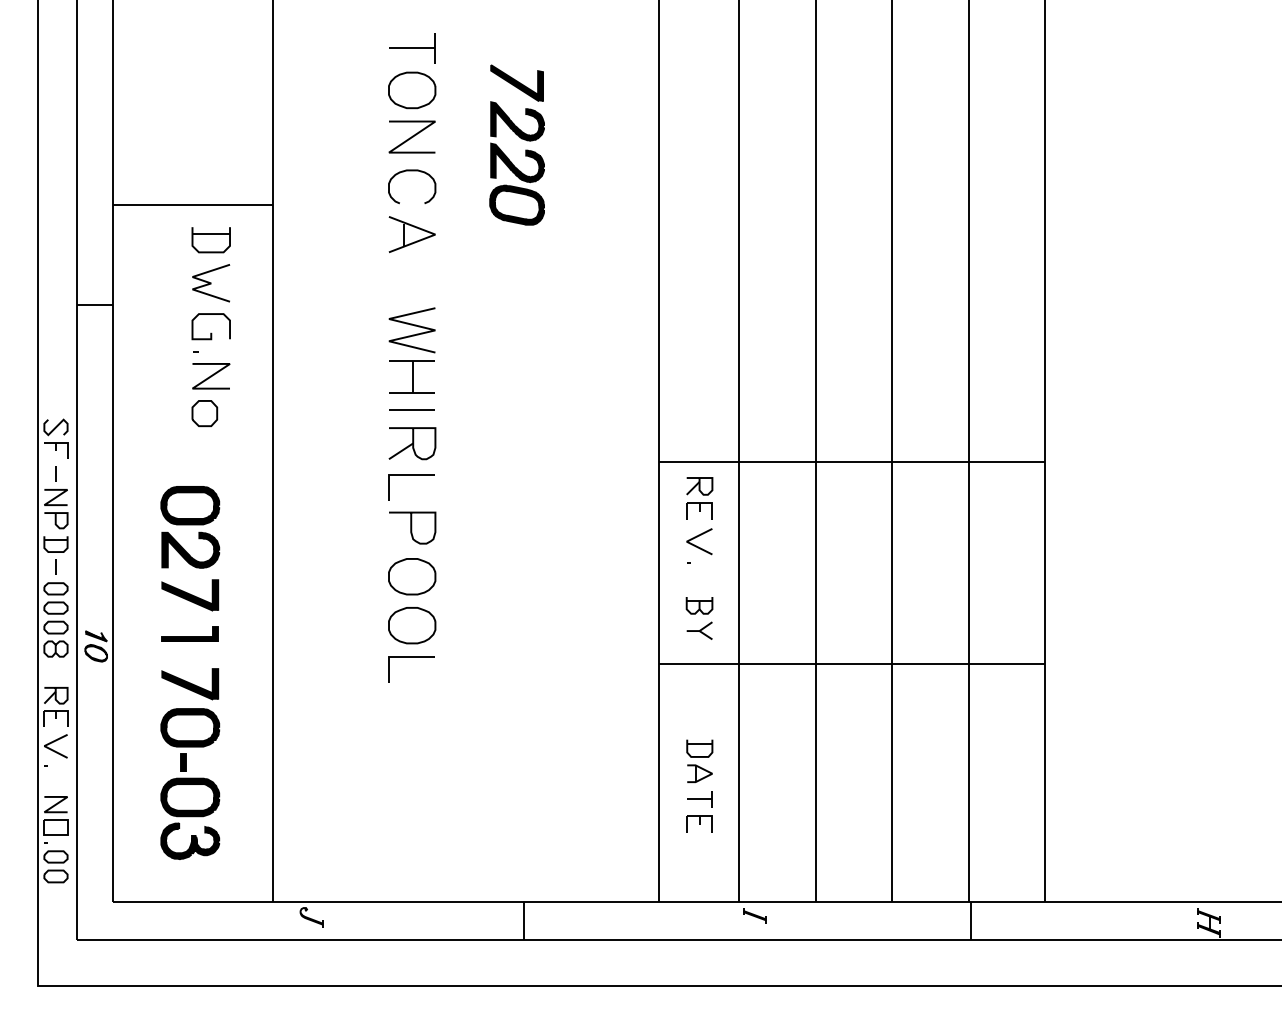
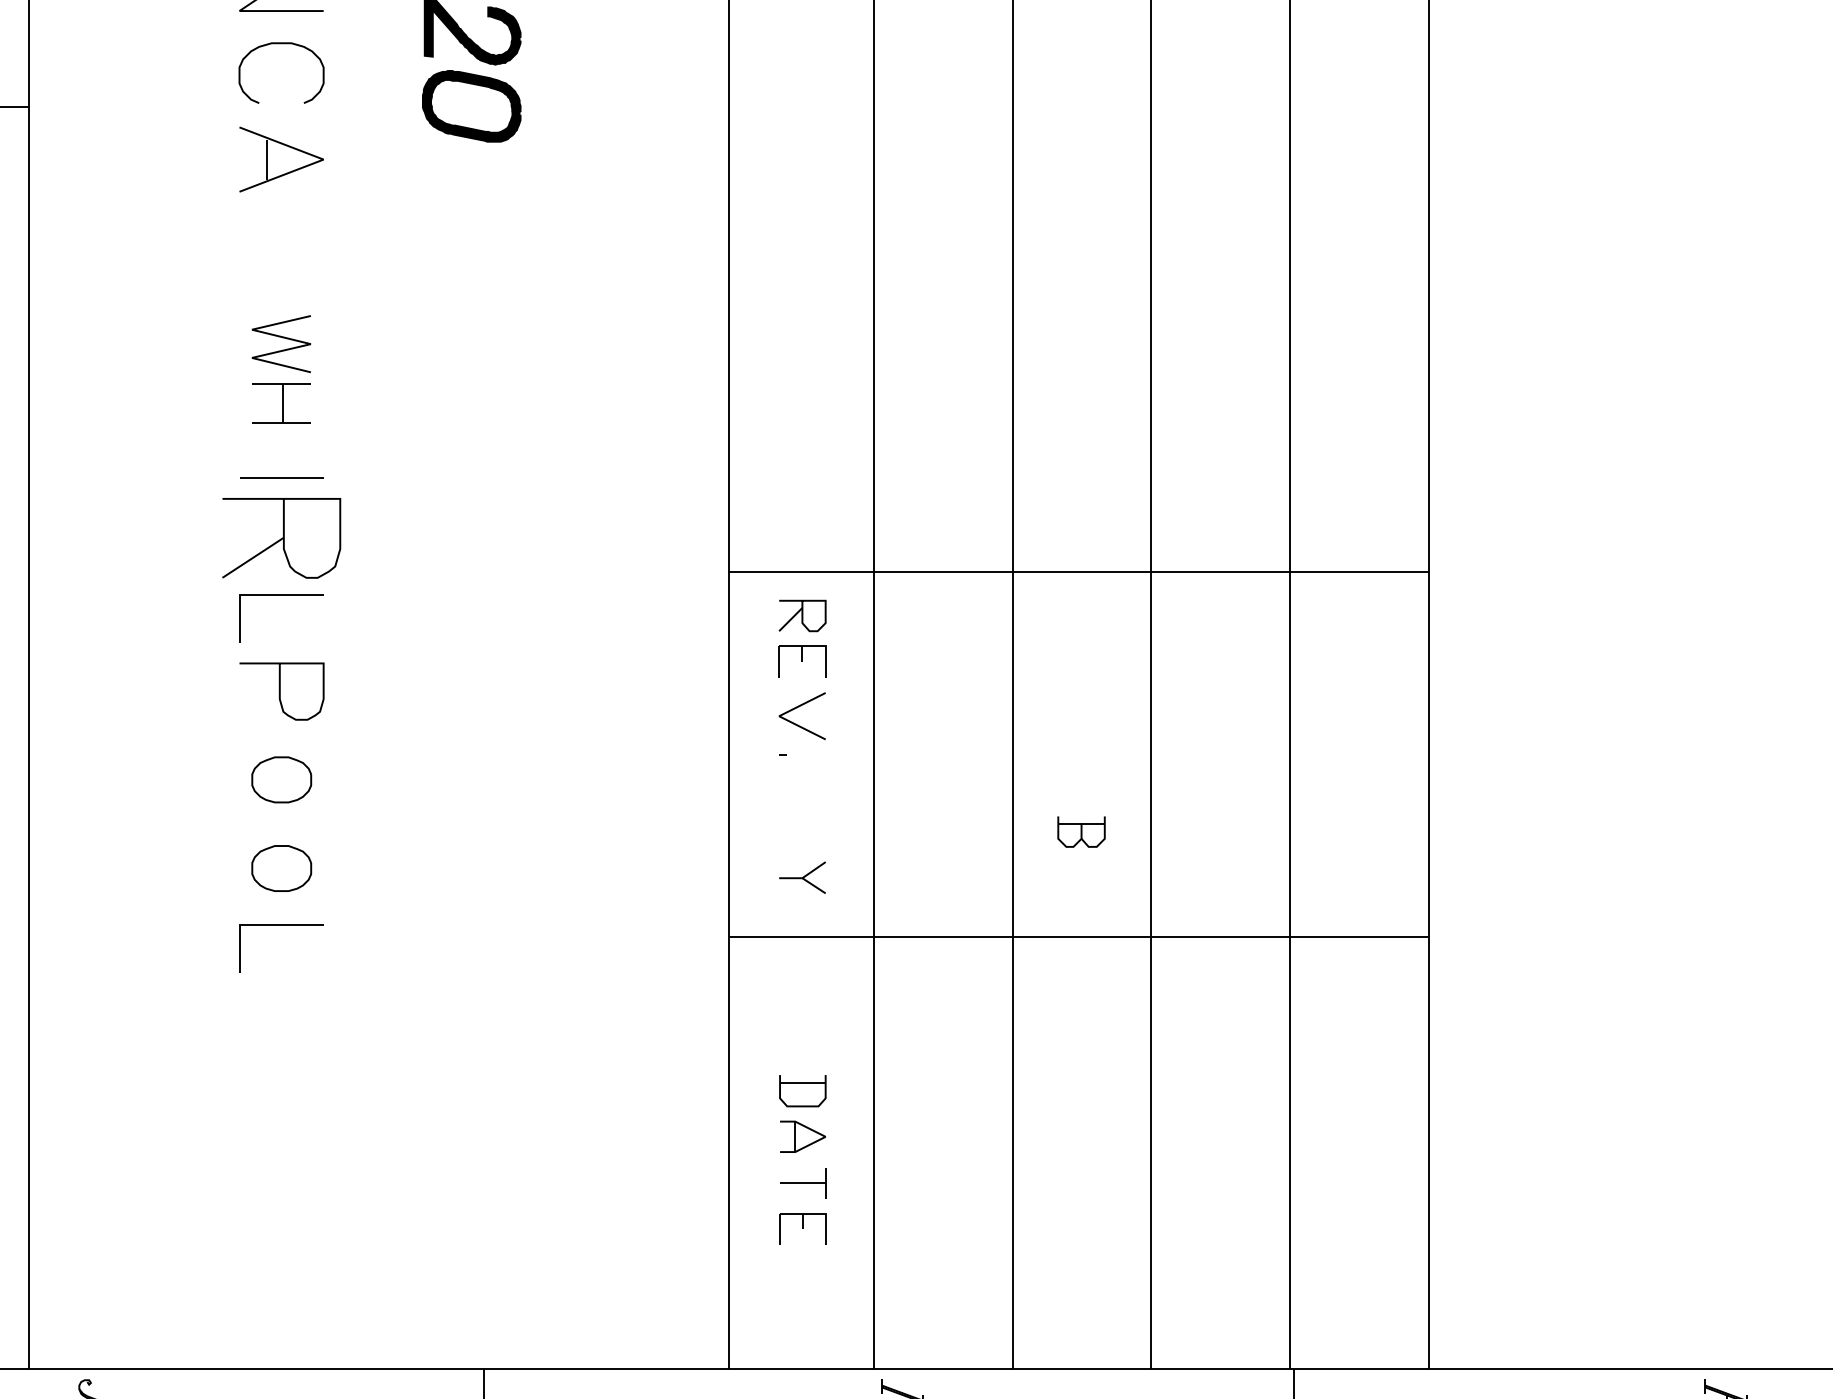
part: (411, 350) -> (280, 369), size x0.7
part: (412, 443) -> (282, 538), size x1.4
part: (412, 576) -> (282, 779), size x0.7
part: (699, 605) -> (1081, 831), moved
part: (412, 625) -> (282, 868), size x0.7

